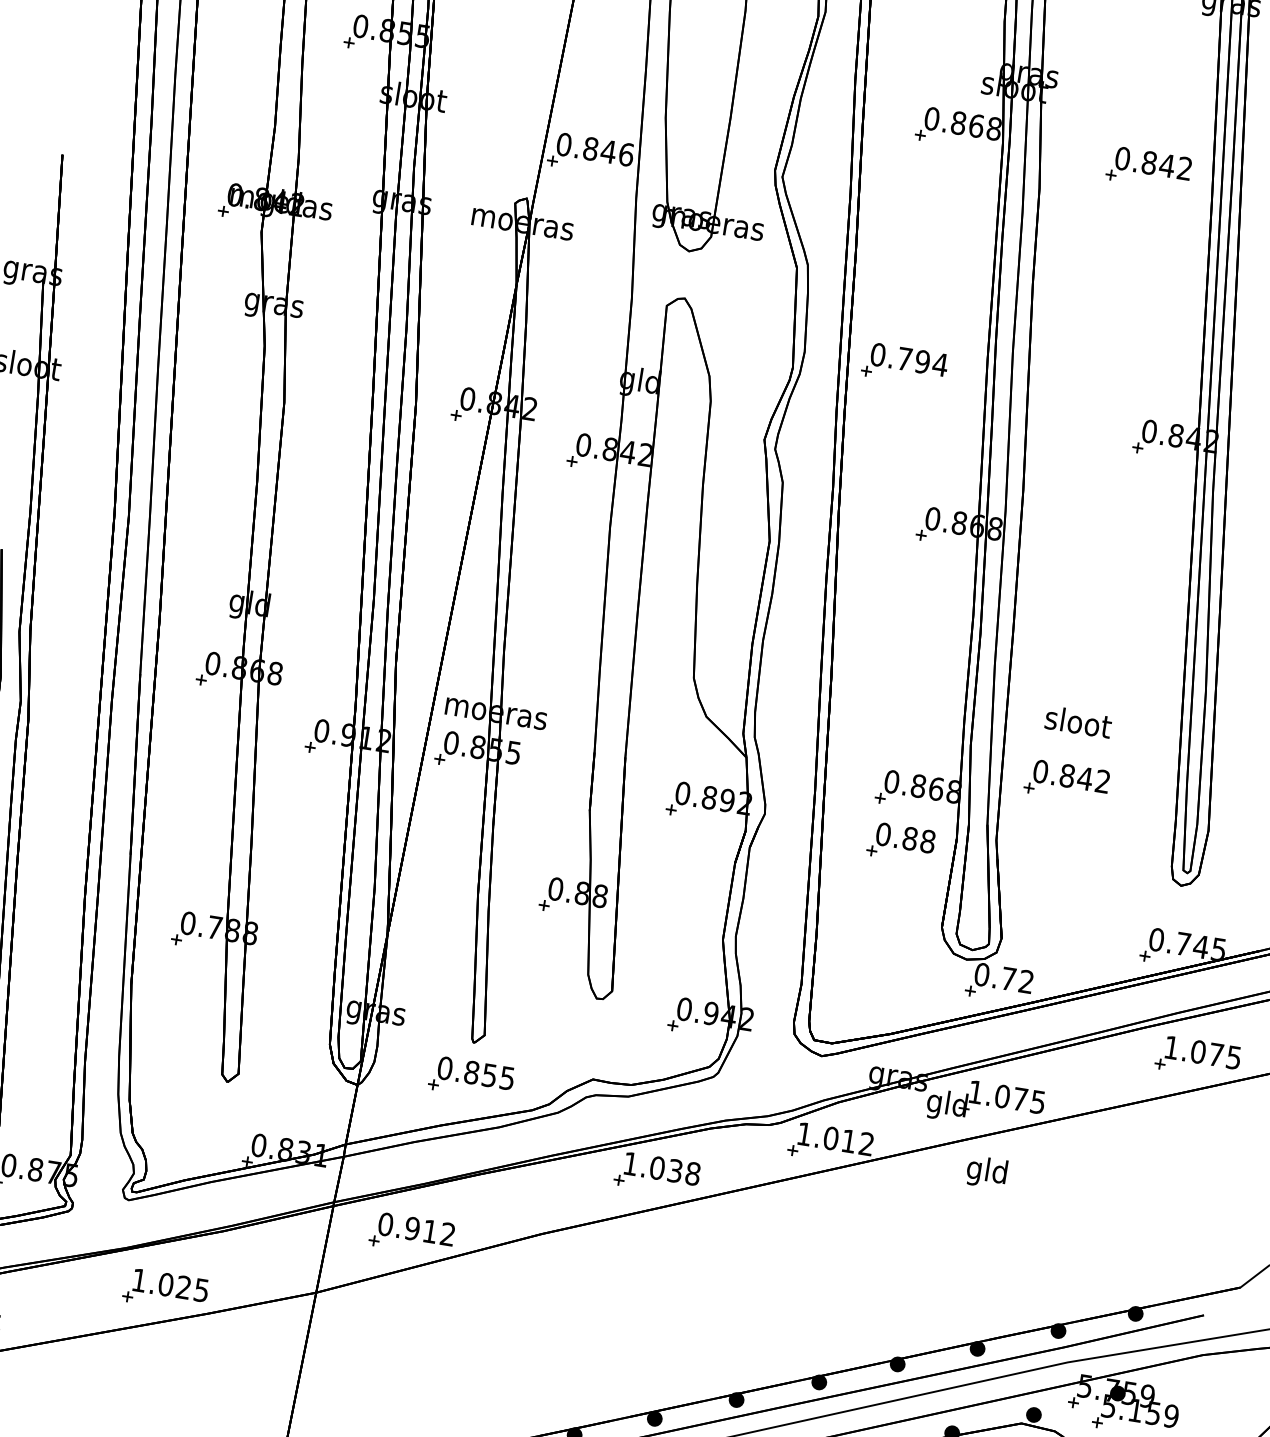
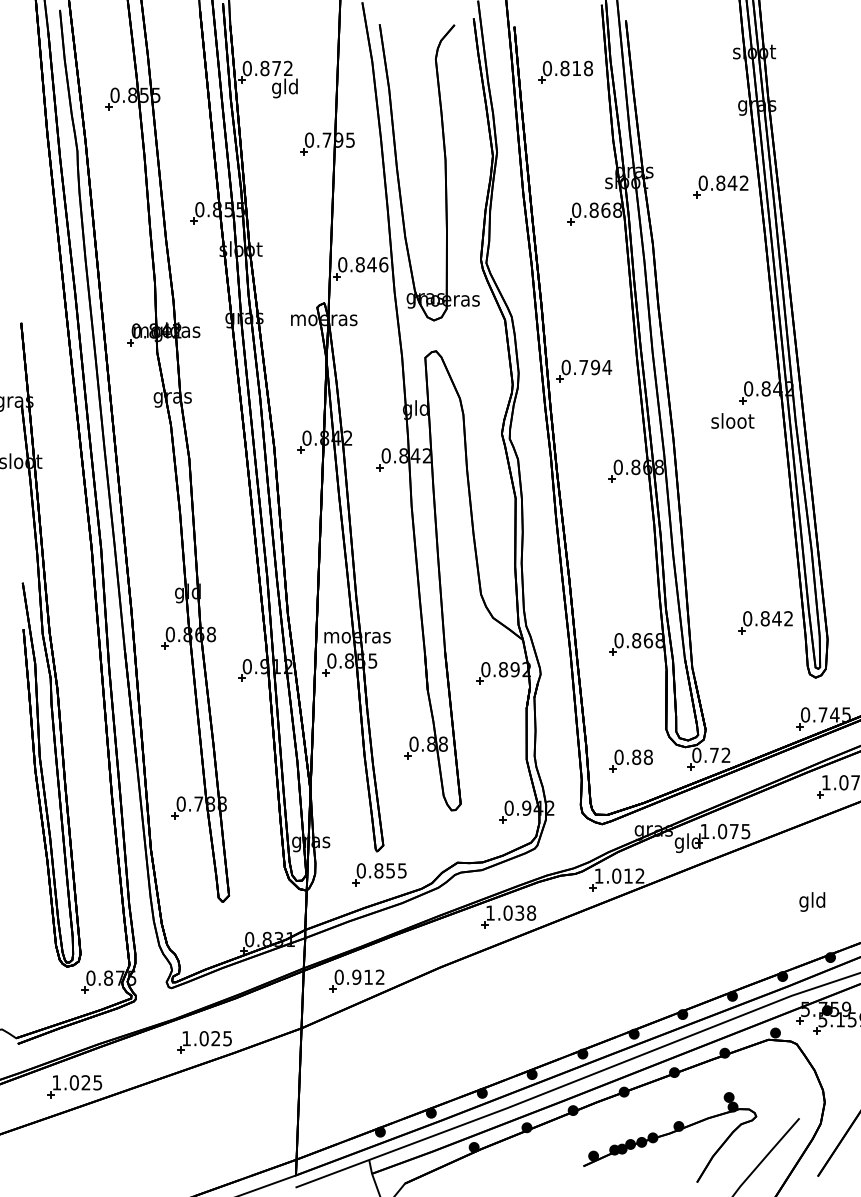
part: (1148, 167) -> (720, 186), moved
text: (1078, 721) -> (732, 420), moved
part: (1066, 781) -> (765, 622), moved
part: (900, 842) -> (630, 760), moved
text: (987, 1171) -> (812, 901), moved

